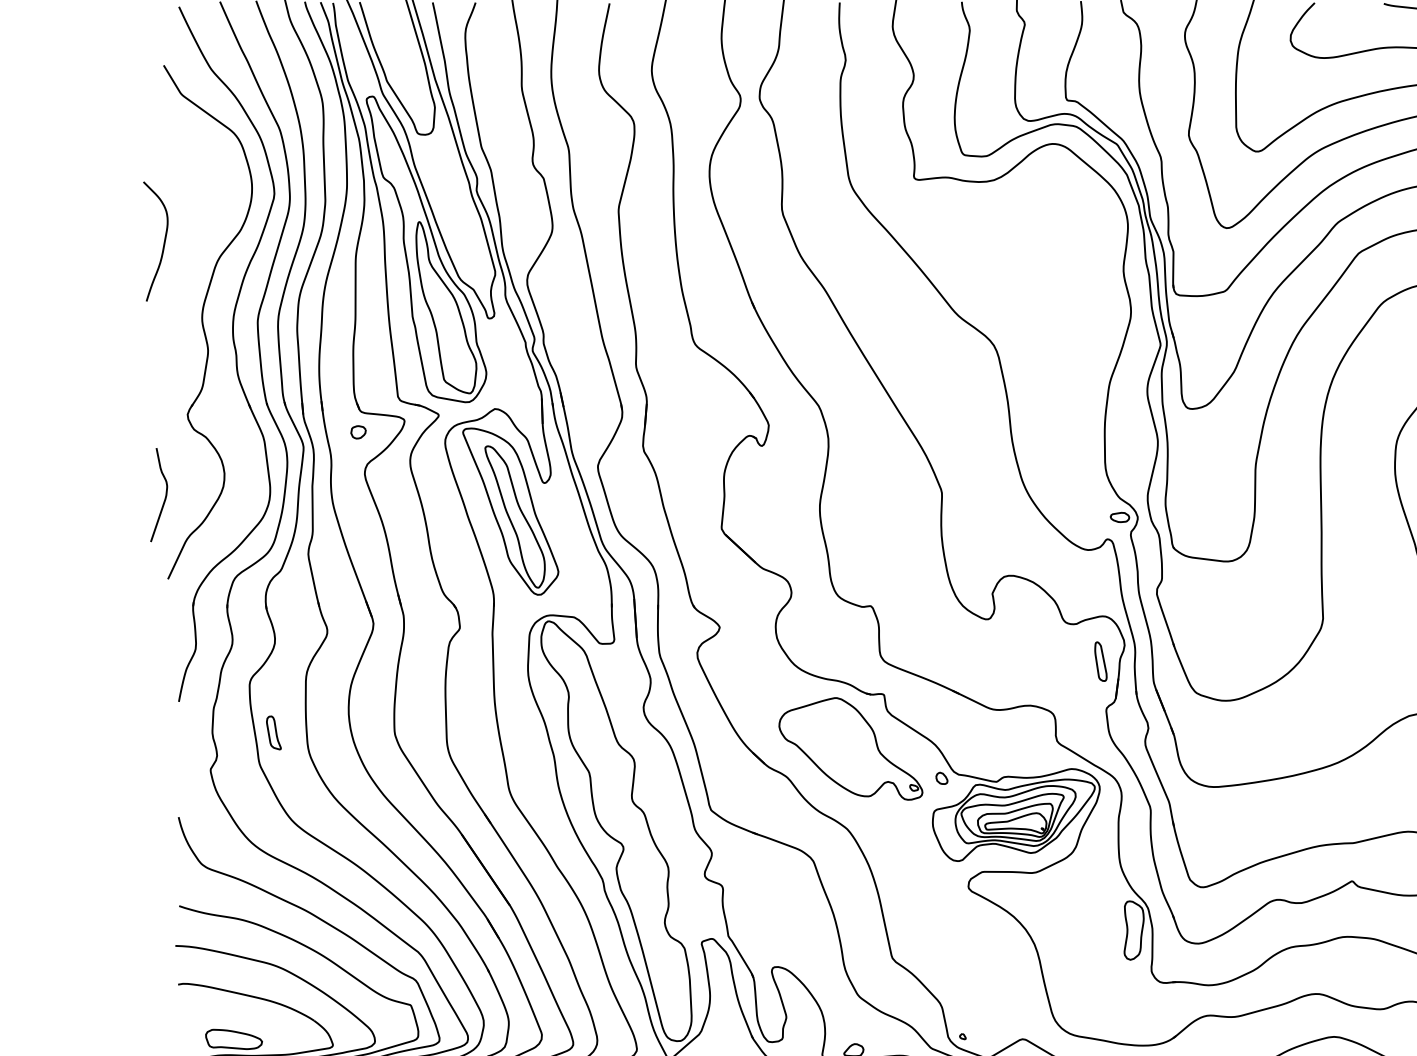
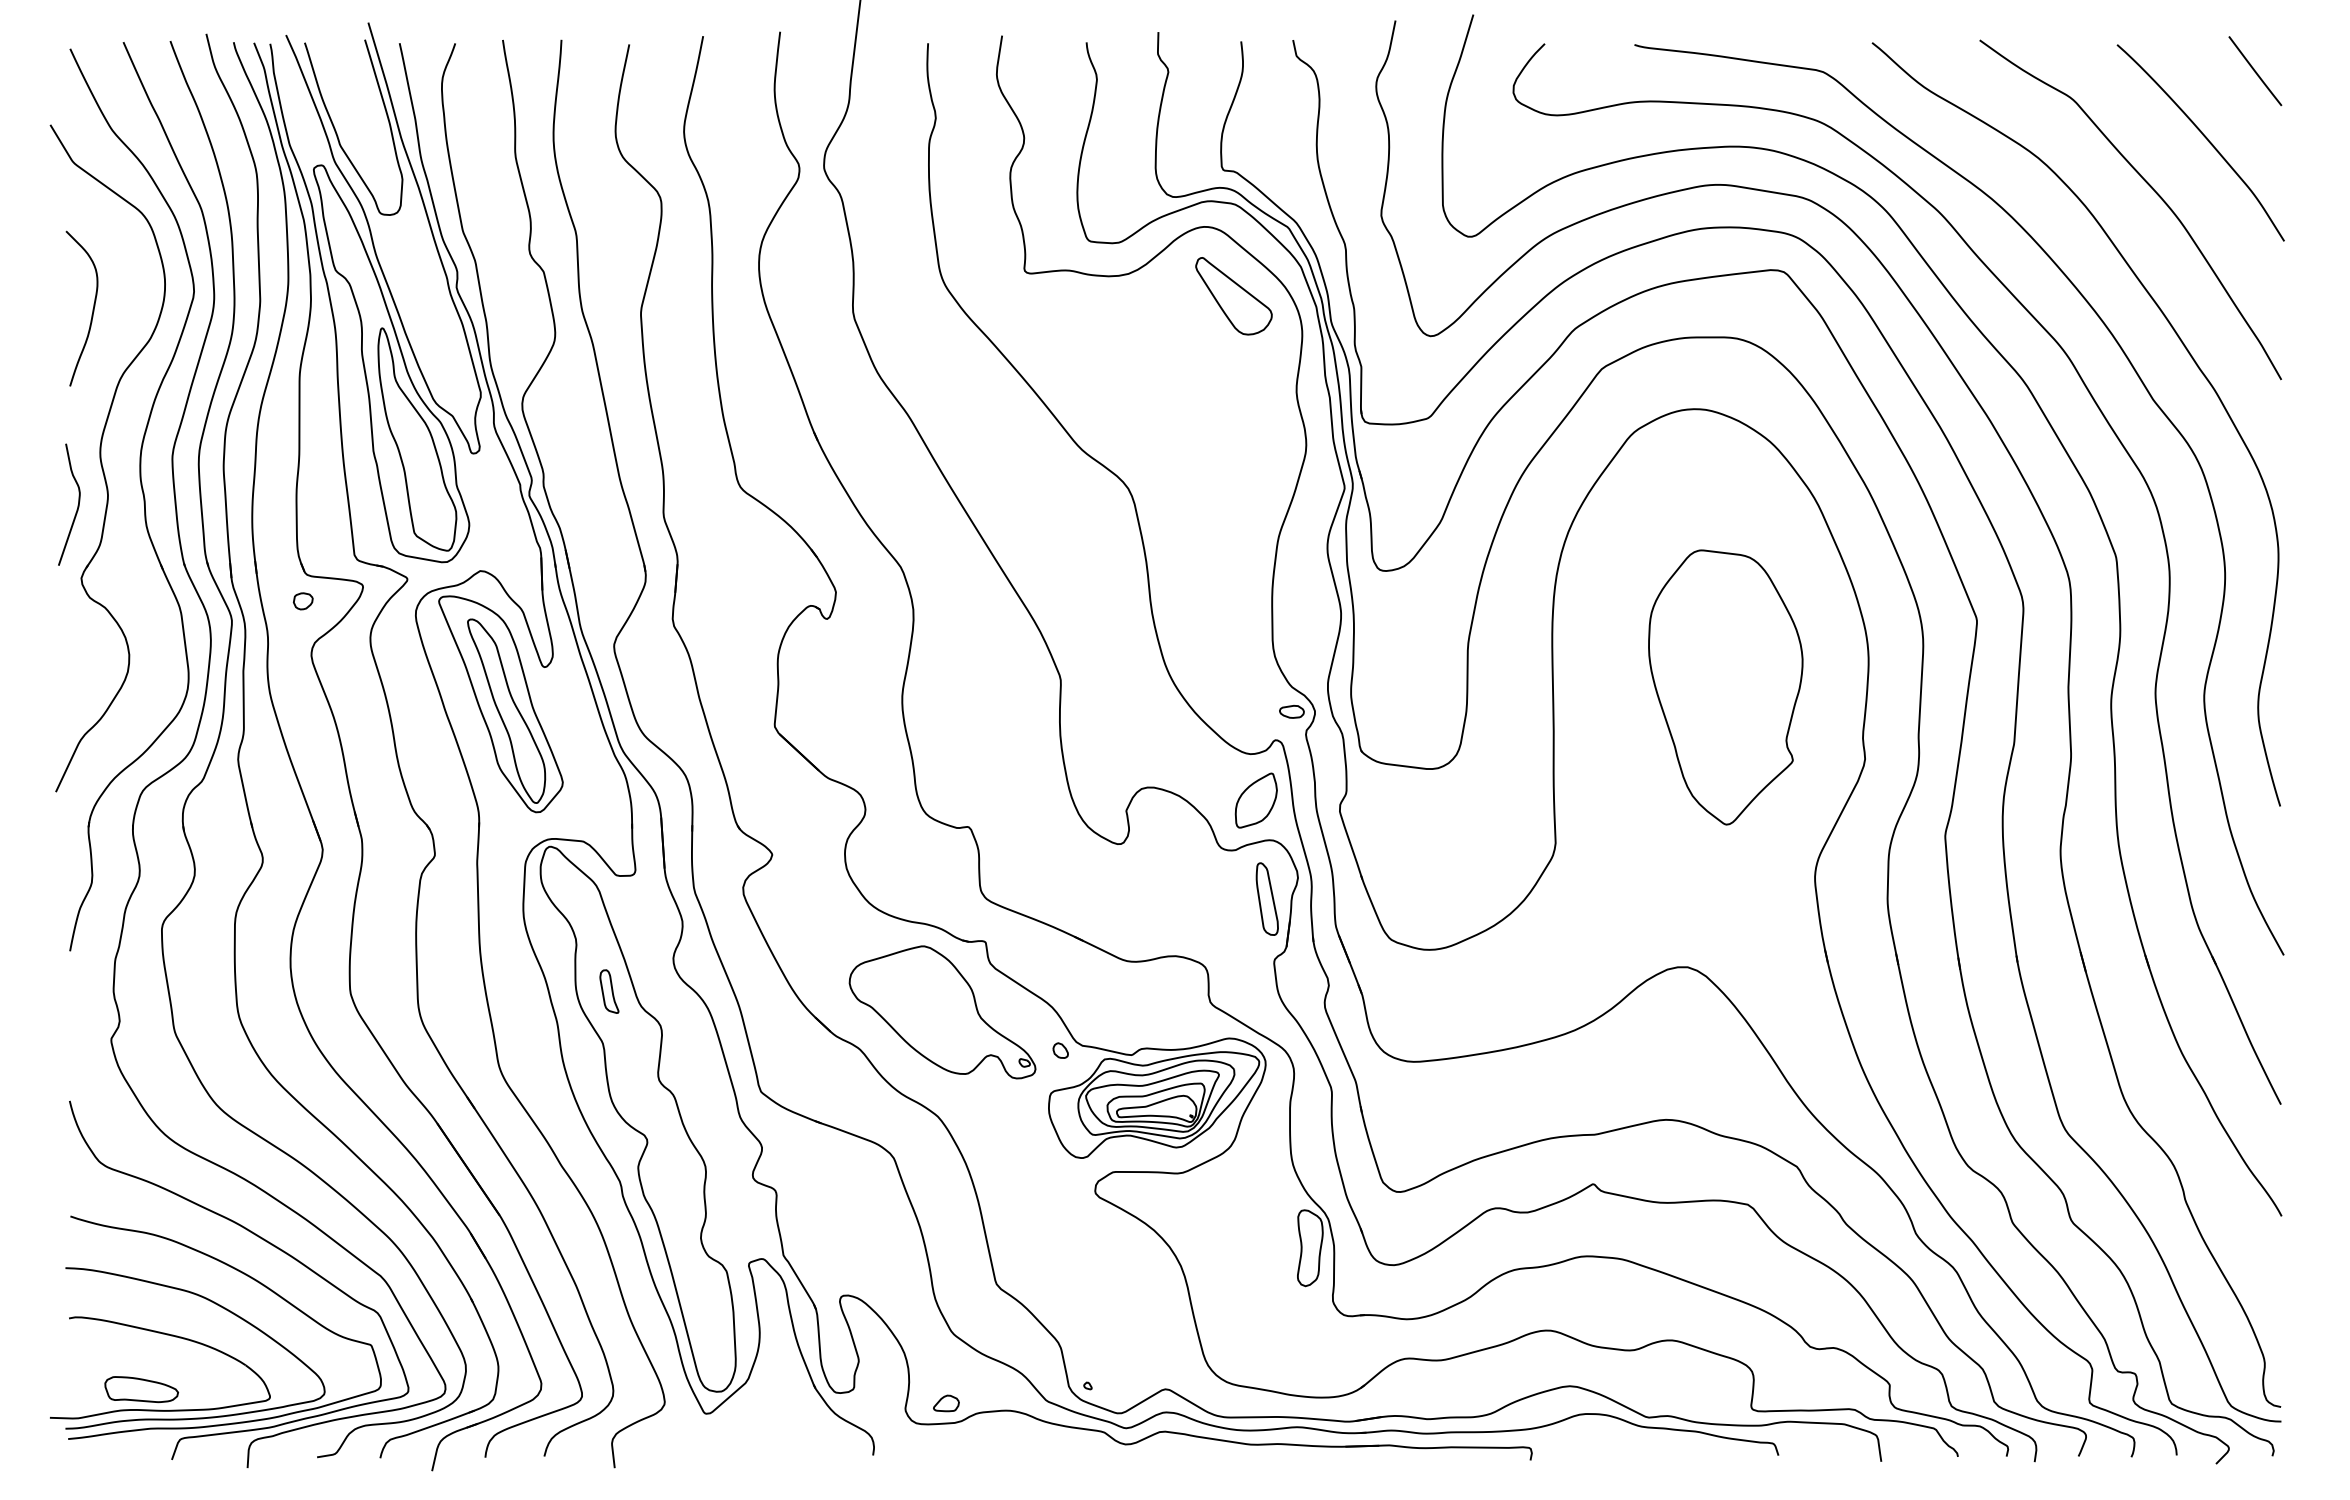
part: (1074, 197) -> (1233, 296), added
curve: (163, 242) -> (92, 309), moved
curve: (165, 495) -> (77, 505), moved
part: (1091, 585) -> (1255, 800), added
part: (1100, 661) -> (1266, 898), size x1.43
part: (273, 732) -> (609, 991), moved

